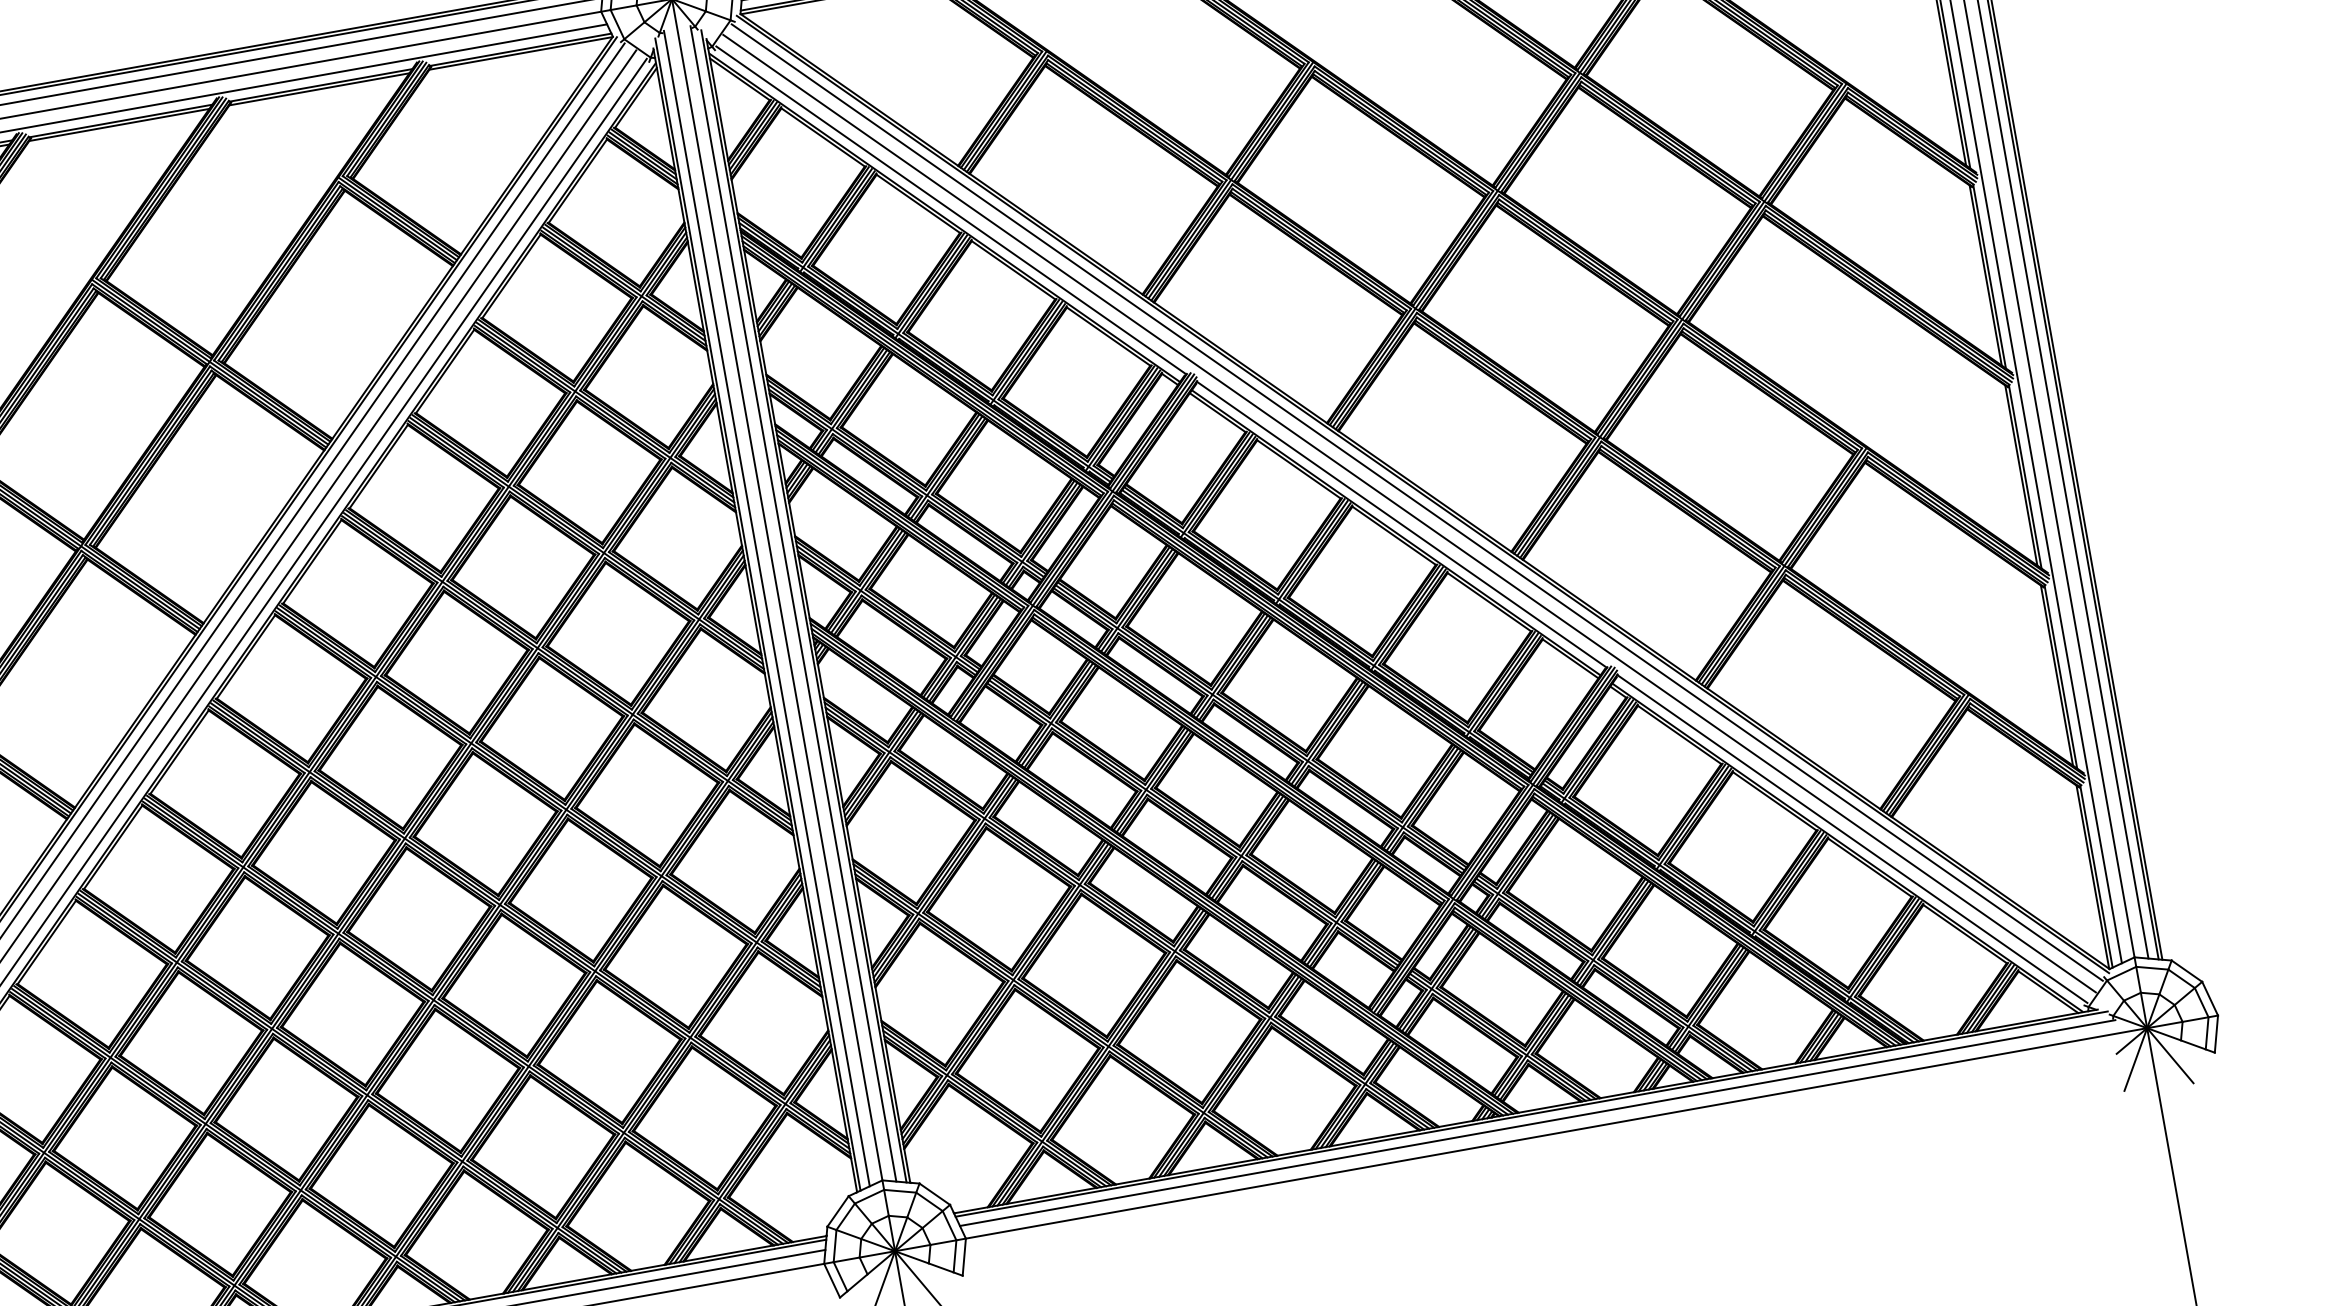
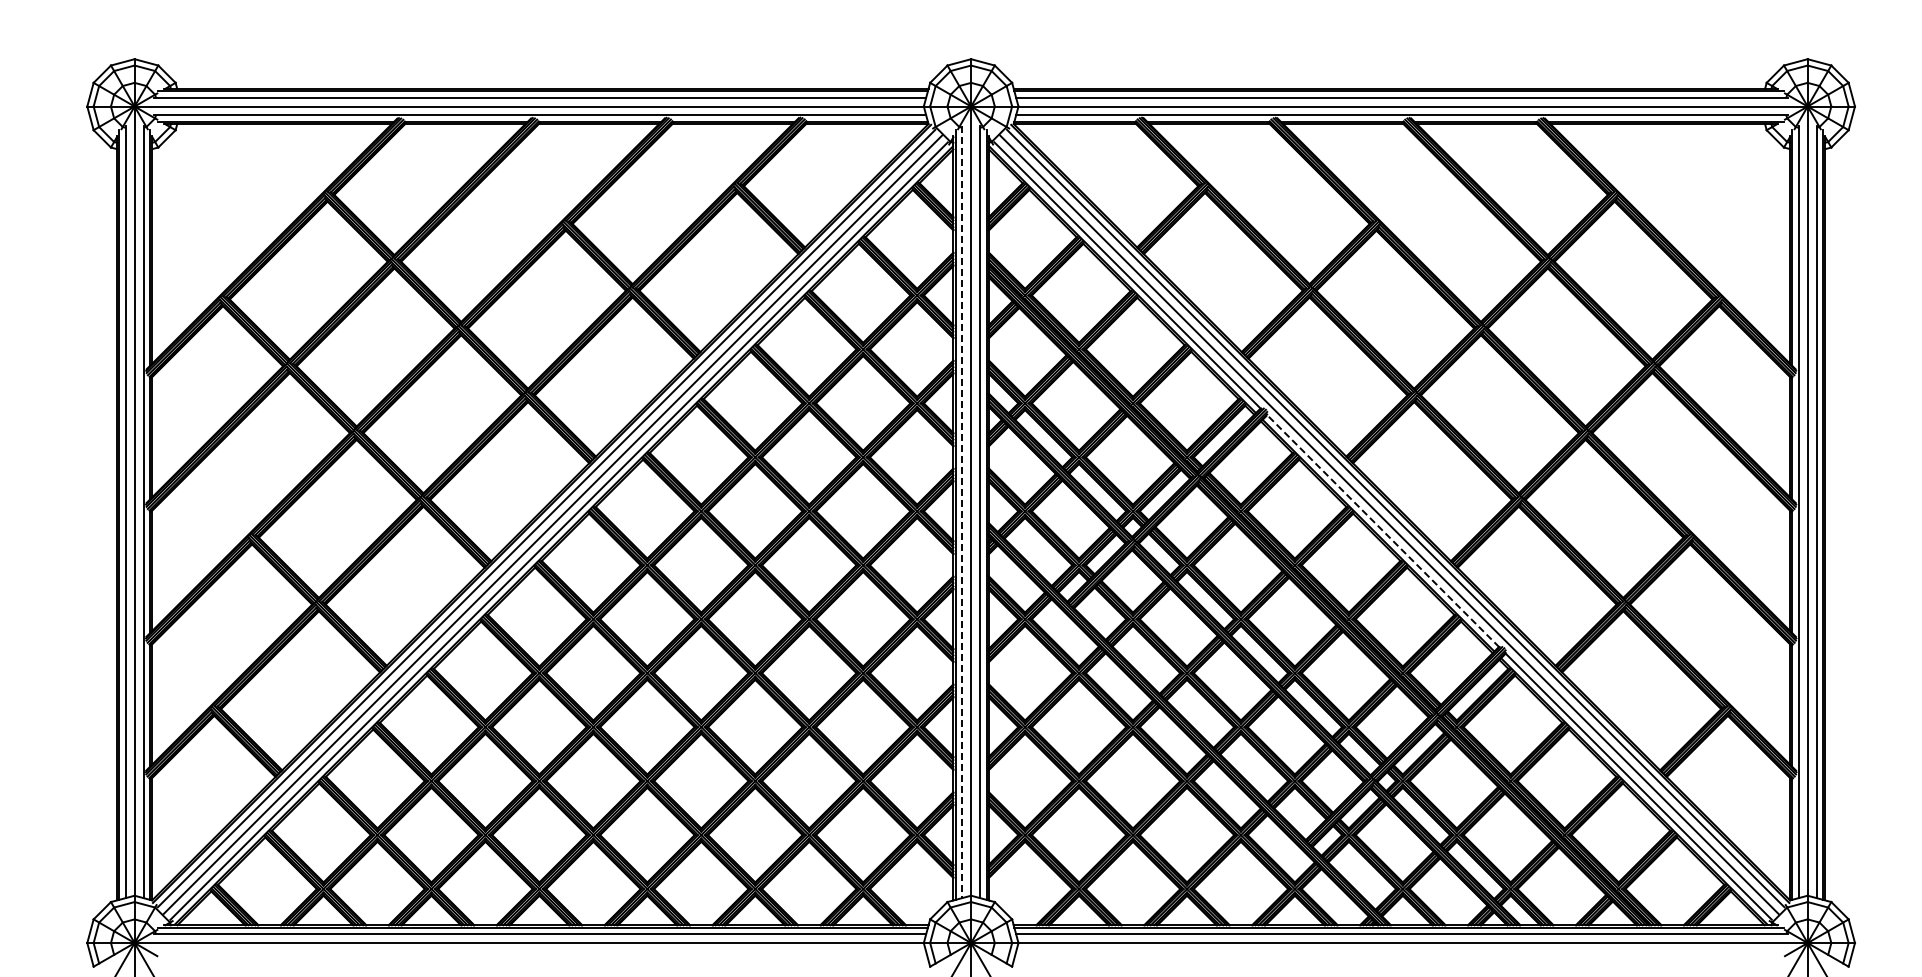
line: (1400, 524) -> (1382, 530), solid -> dashed
line: (767, 609) -> (962, 512), solid -> dashed

